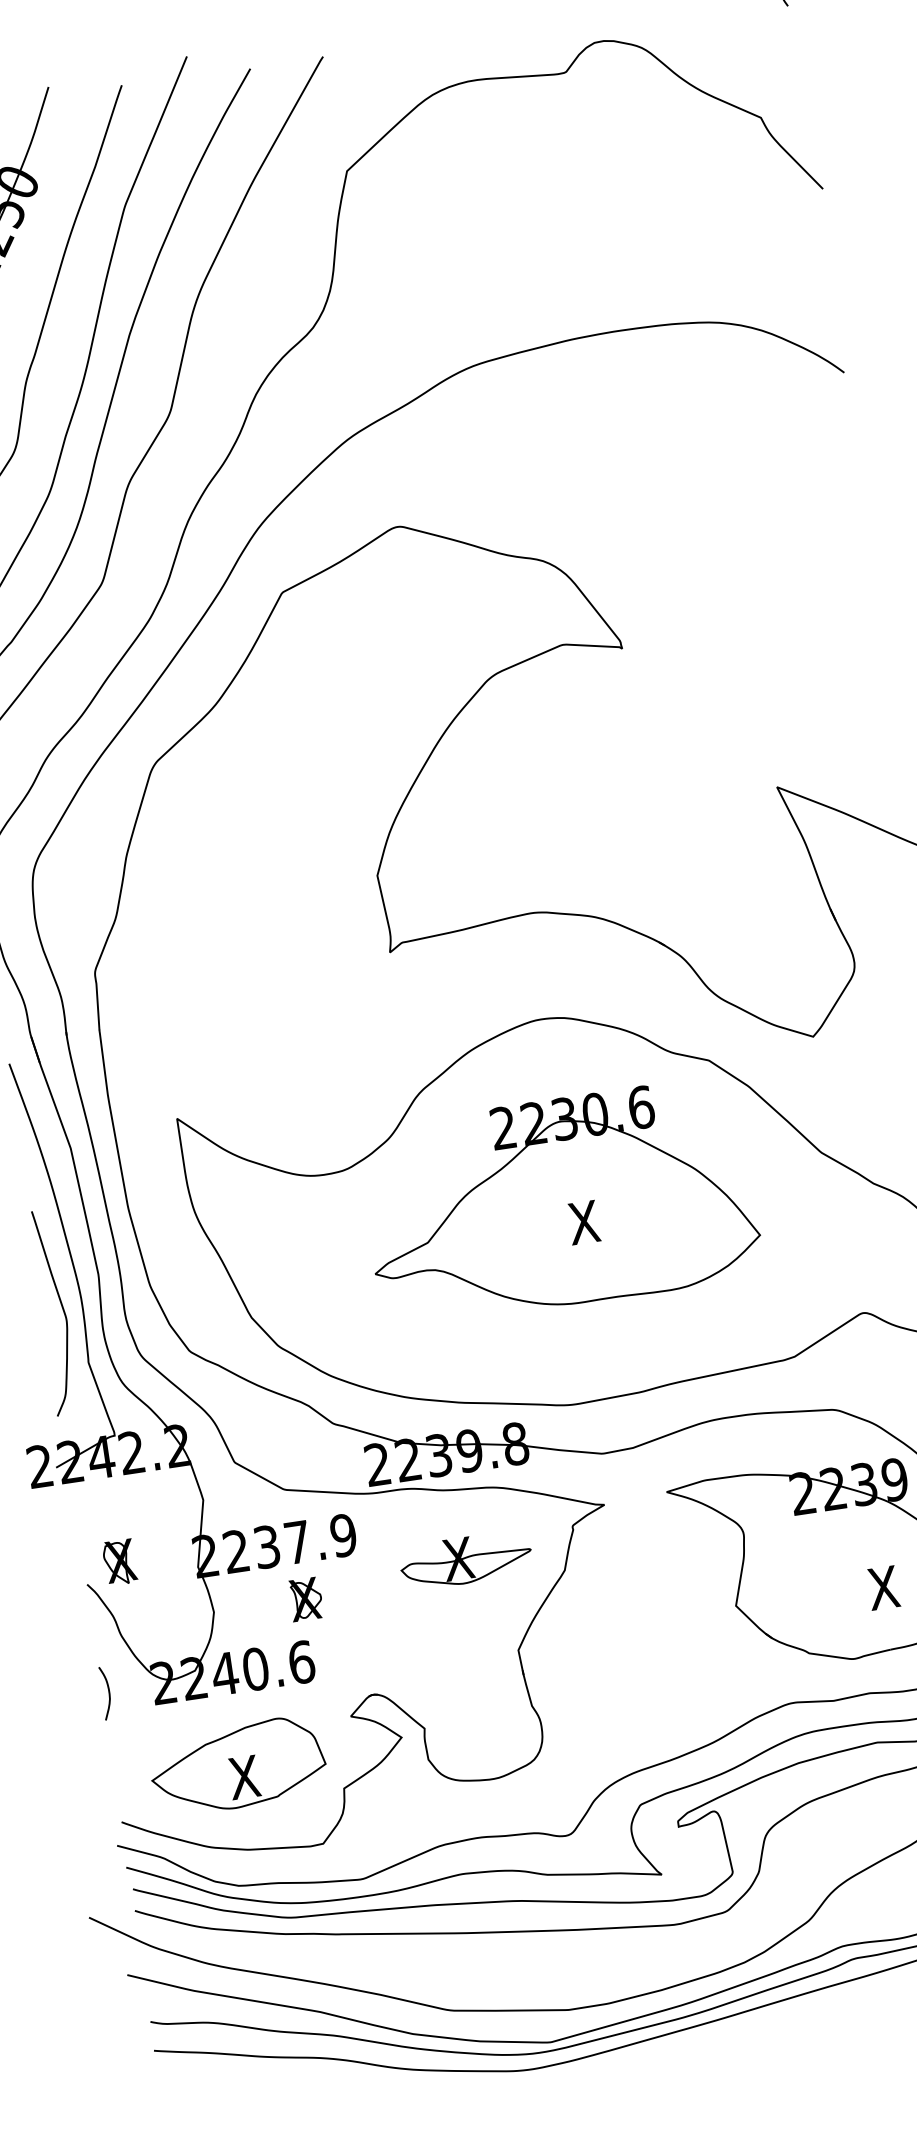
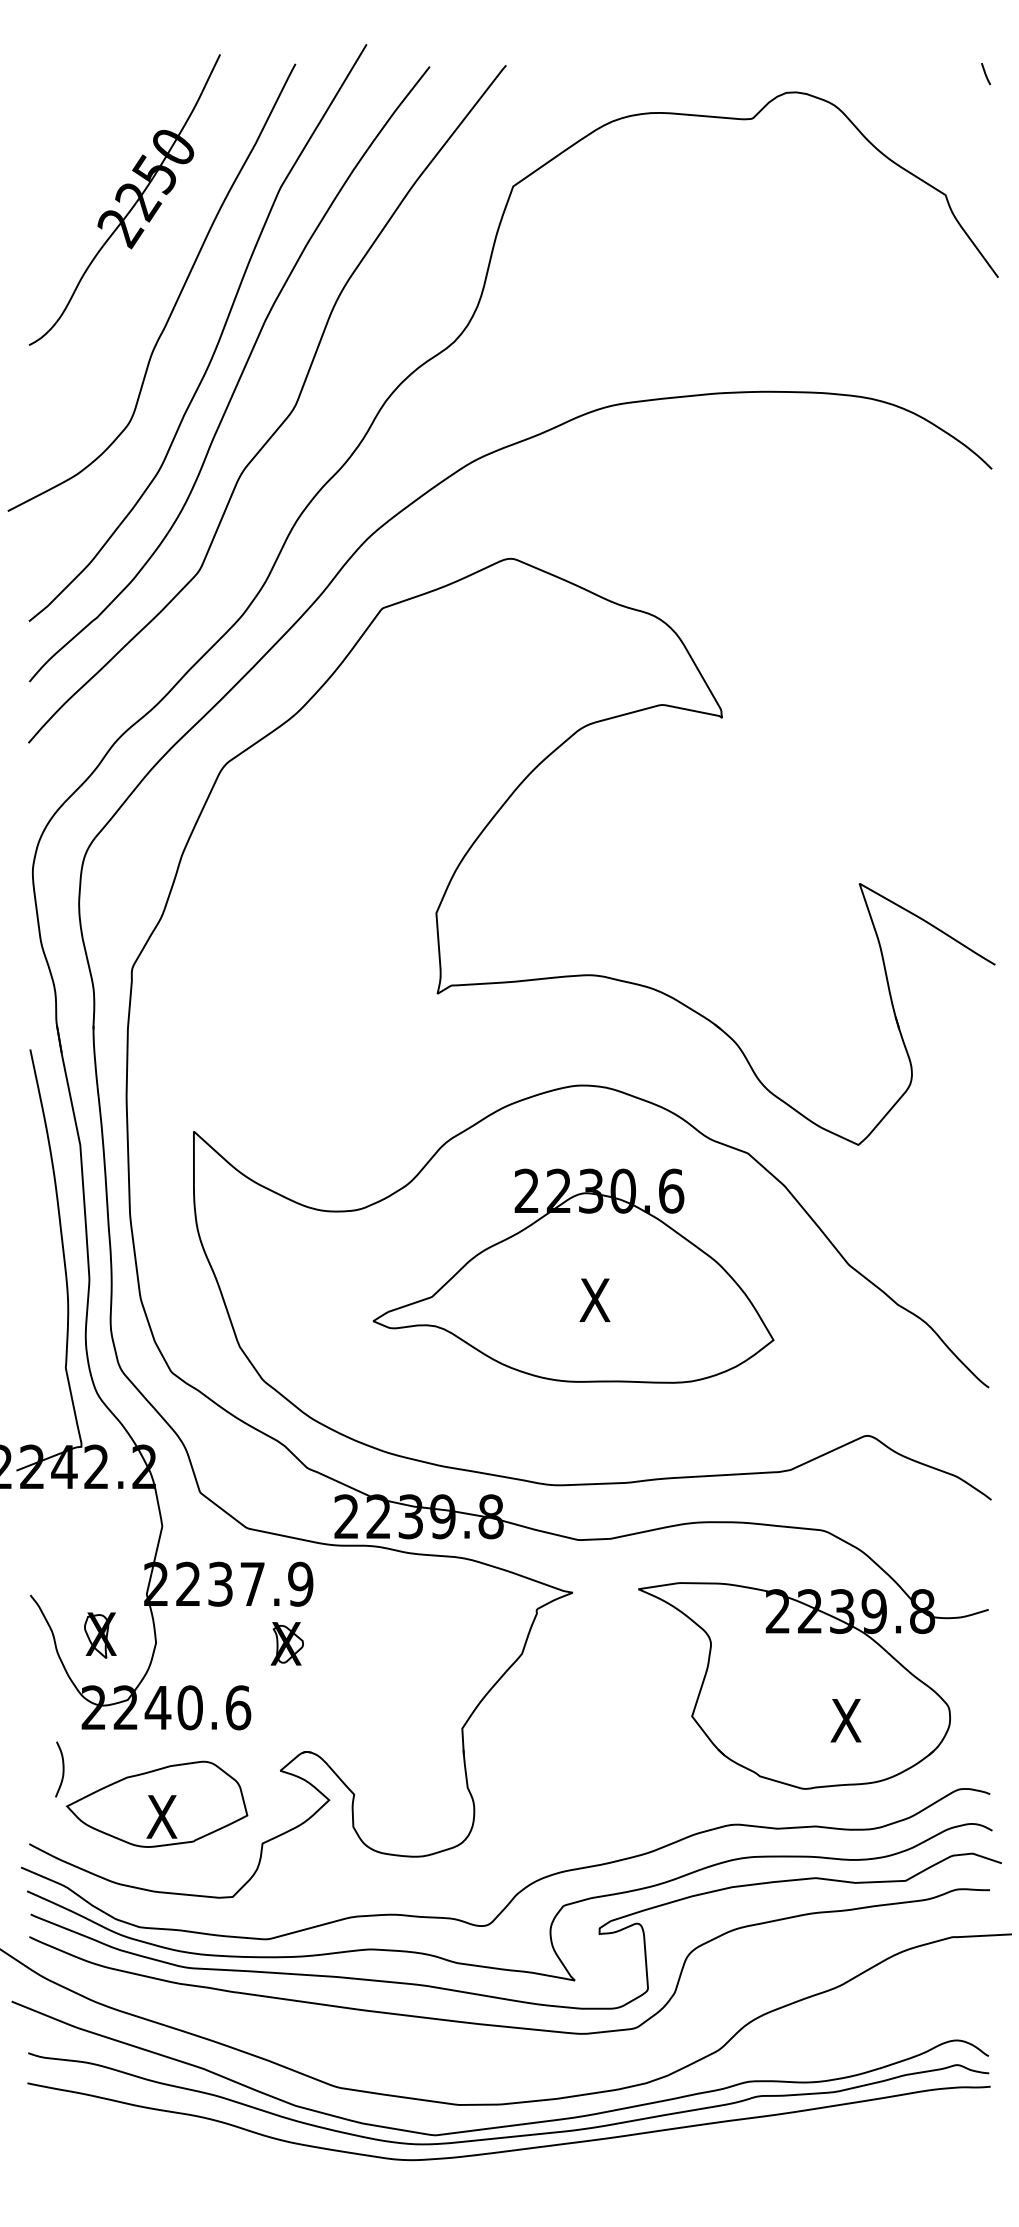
curve: (61, 1307) -> (46, 1307), removed
part: (466, 1560) -> (422, 1628), removed
part: (120, 1562) -> (100, 1635), moved
part: (305, 1599) -> (286, 1643), moved
curve: (108, 1692) -> (62, 1769), moved

